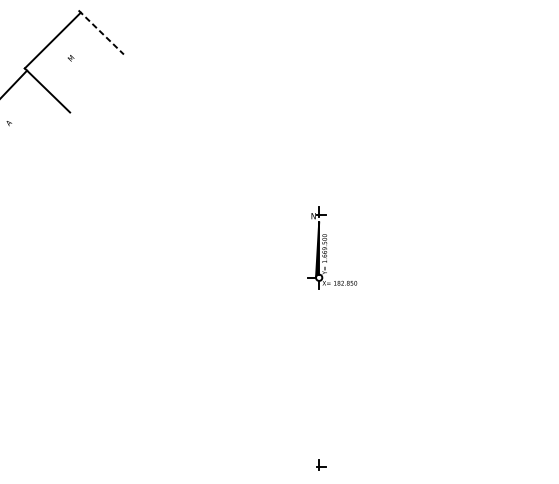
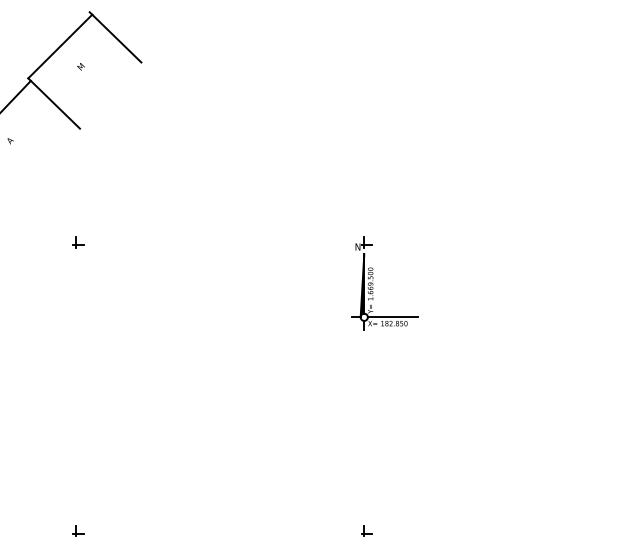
line: (101, 32) -> (115, 37), dashed -> solid
part: (68, 212) -> (78, 242), added
line: (343, 277) -> (392, 317), added
part: (68, 464) -> (78, 530), added

